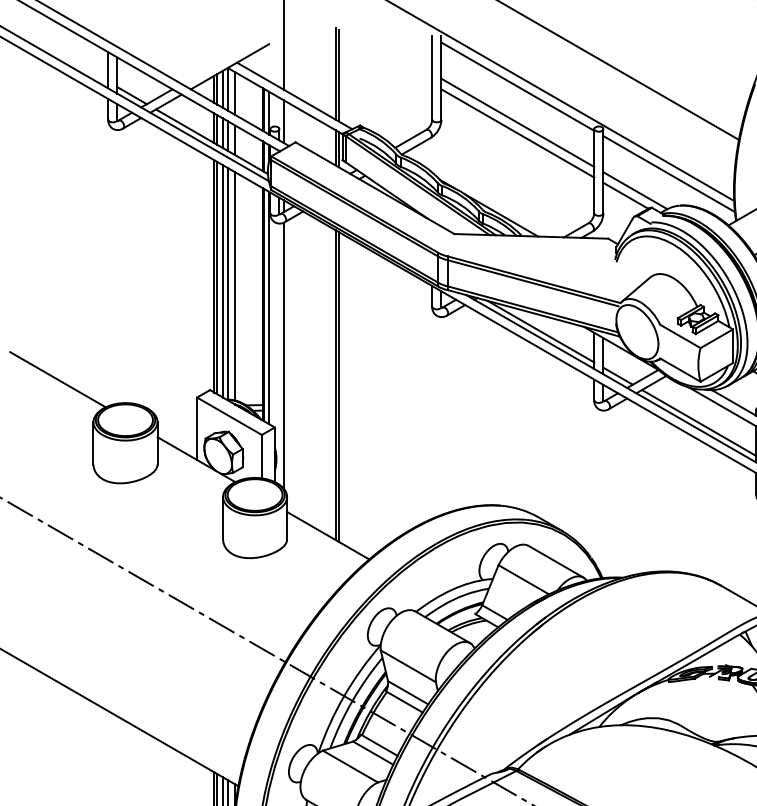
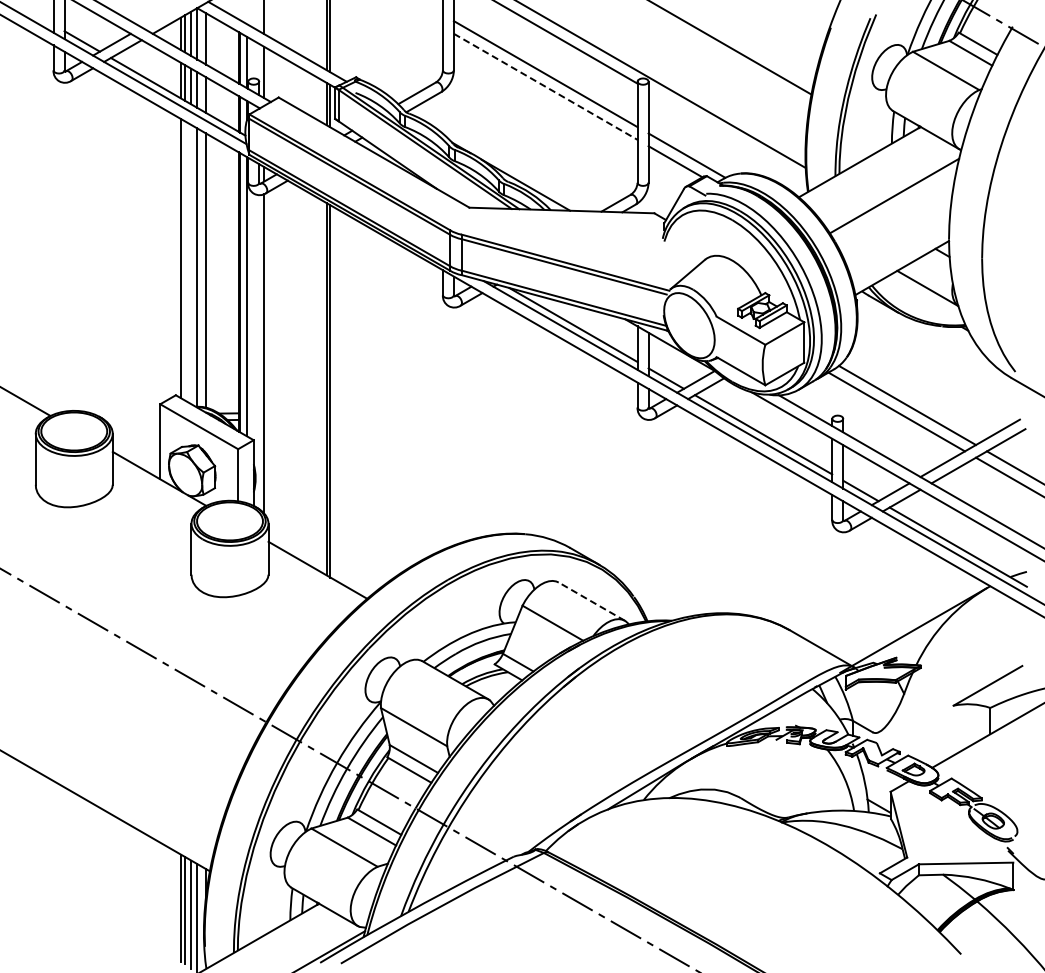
line: (518, 134) -> (546, 87), solid -> dashed
line: (669, 173) -> (727, 135), removed
line: (217, 277) -> (184, 260), removed
line: (223, 281) -> (191, 264), removed
line: (555, 561) -> (591, 601), solid -> dashed

